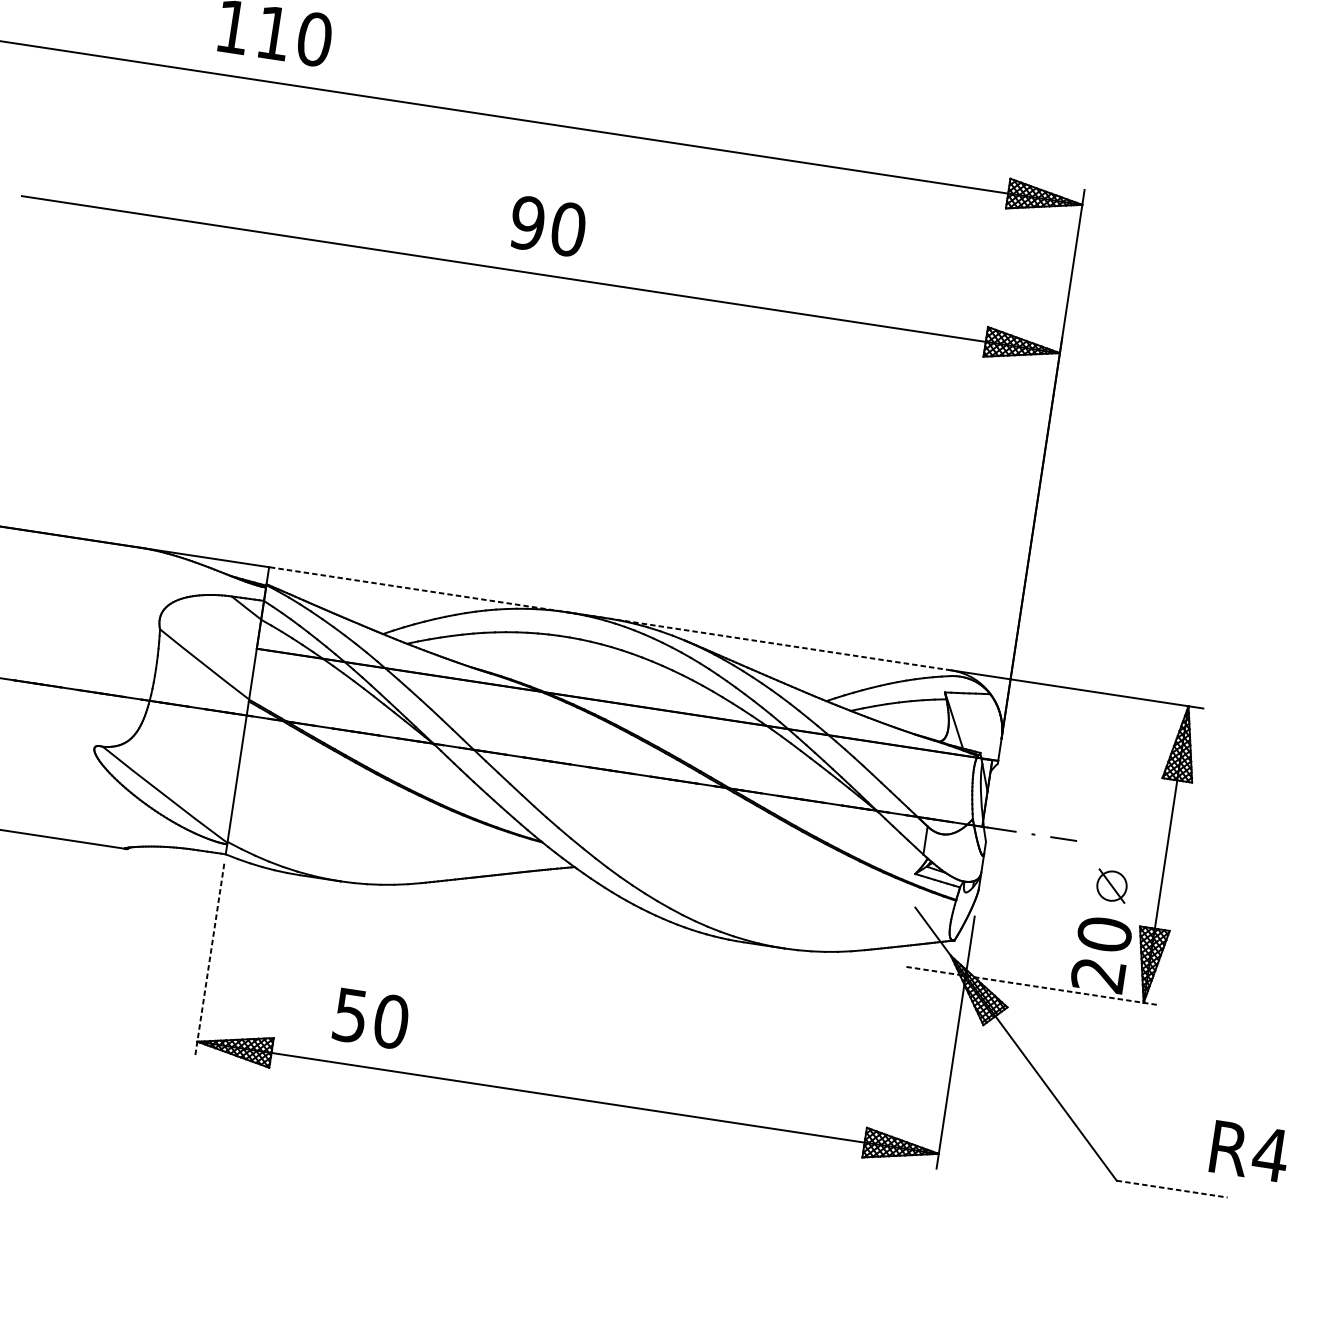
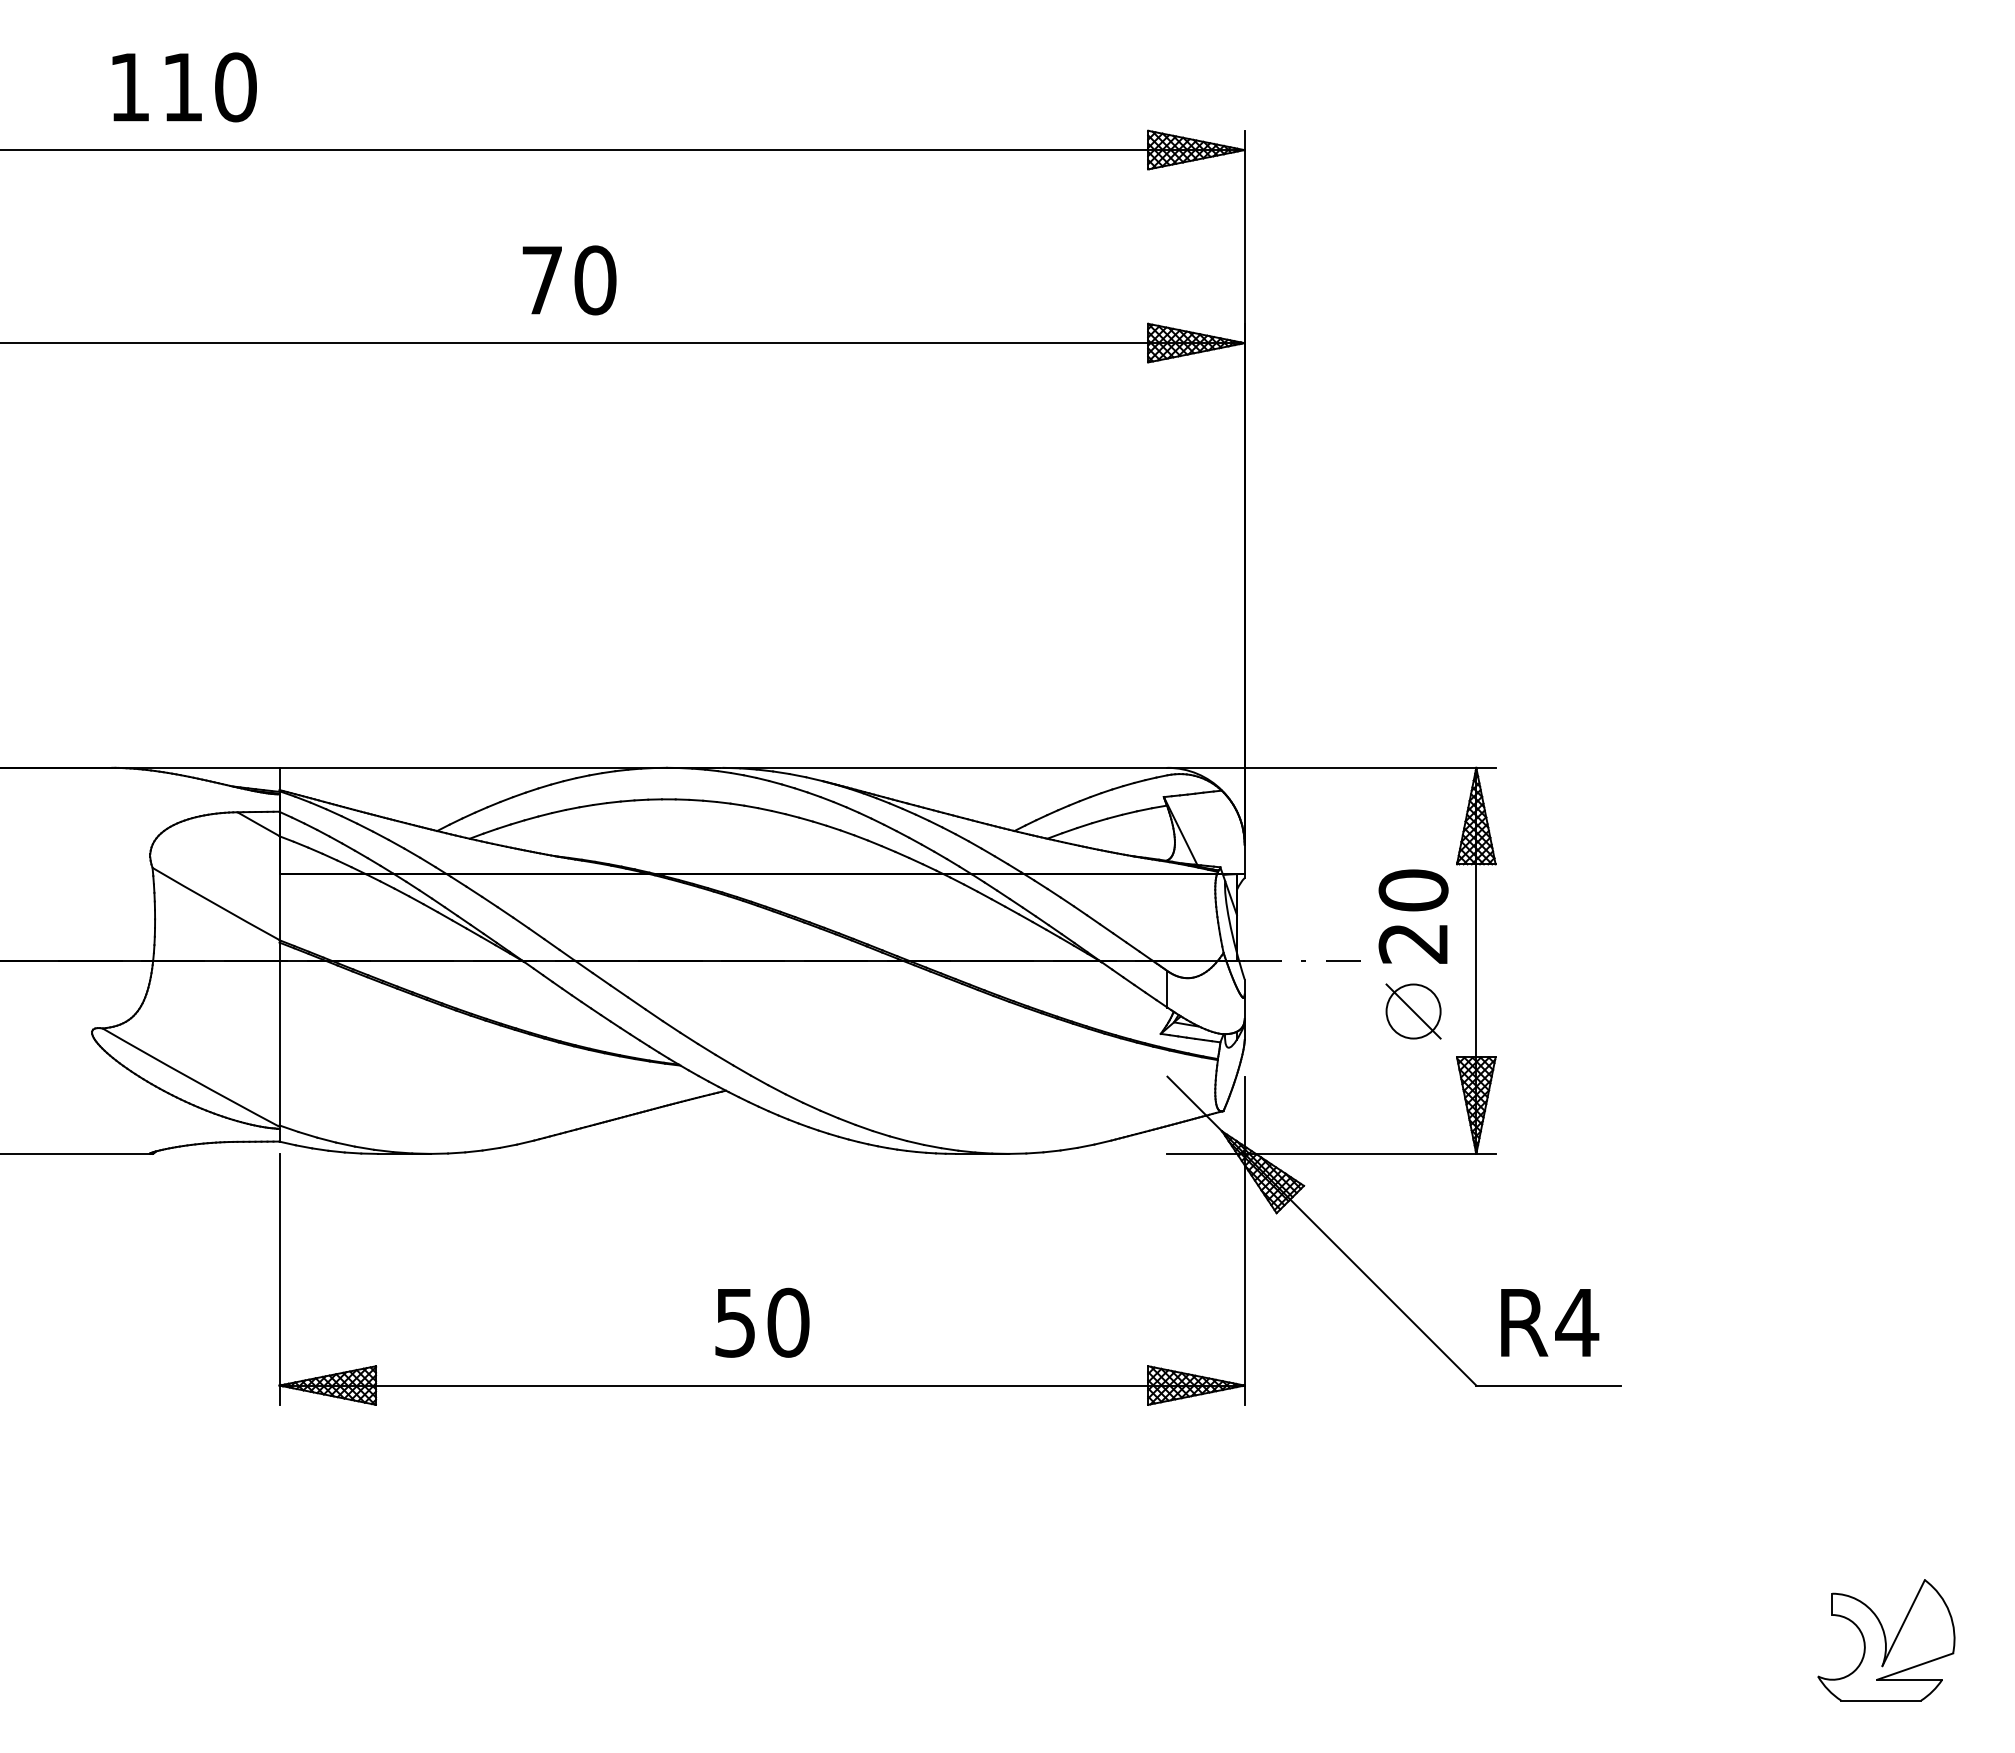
text: (527, 223) -> (542, 280), 90 -> 70
line: (610, 618) -> (723, 767), dashed -> solid
part: (1111, 886) -> (1413, 1011), size x1.43
text: (1101, 954) -> (1413, 916), moved
line: (209, 960) -> (279, 1279), dashed -> solid
line: (1033, 985) -> (1332, 1153), dashed -> solid
text: (371, 1018) -> (762, 1322), moved
text: (1250, 1151) -> (1550, 1322), moved
line: (1172, 1189) -> (1548, 1385), dashed -> solid

